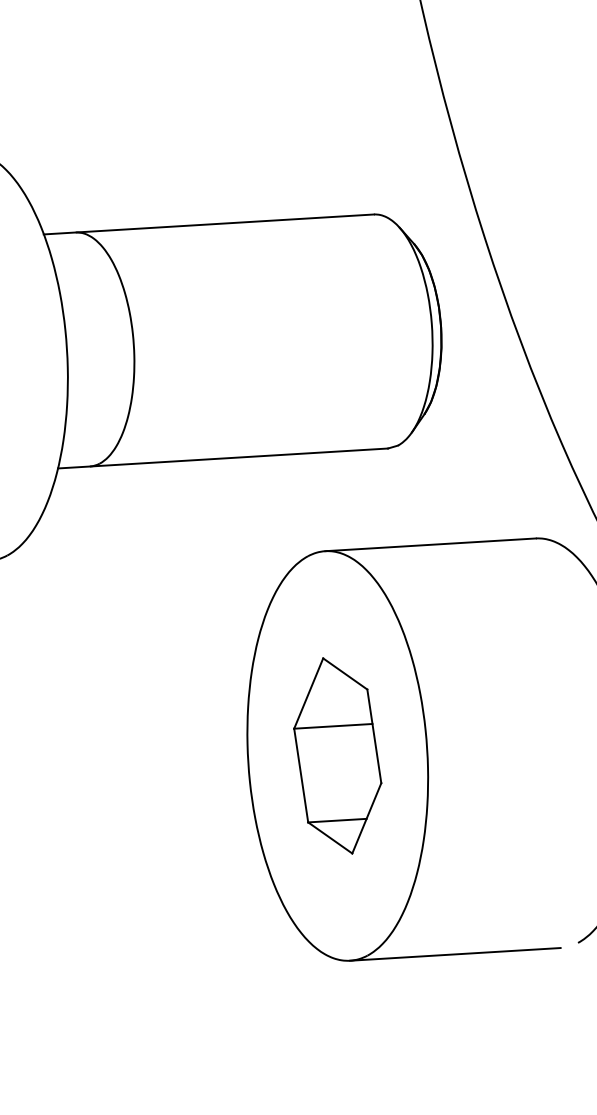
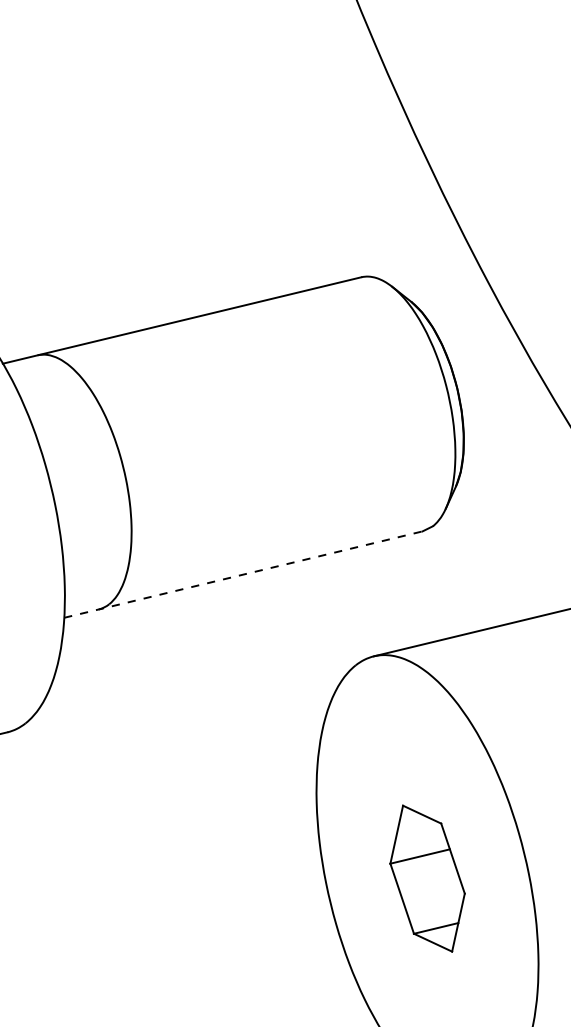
line: (223, 458) -> (243, 574), solid -> dashed
part: (337, 755) -> (427, 878), size x0.7

